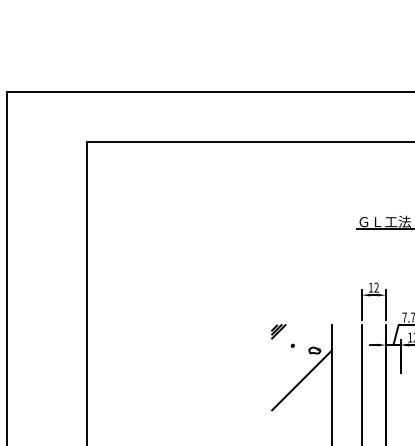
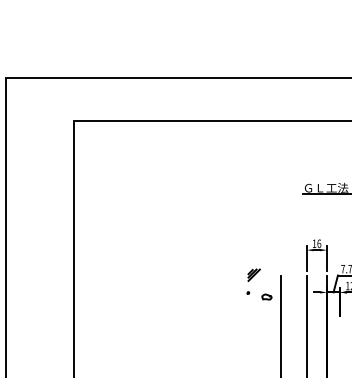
text: (376, 287) -> (319, 243), 12 -> 16
part: (278, 331) -> (253, 275), moved
line: (301, 380) -> (255, 322), removed

